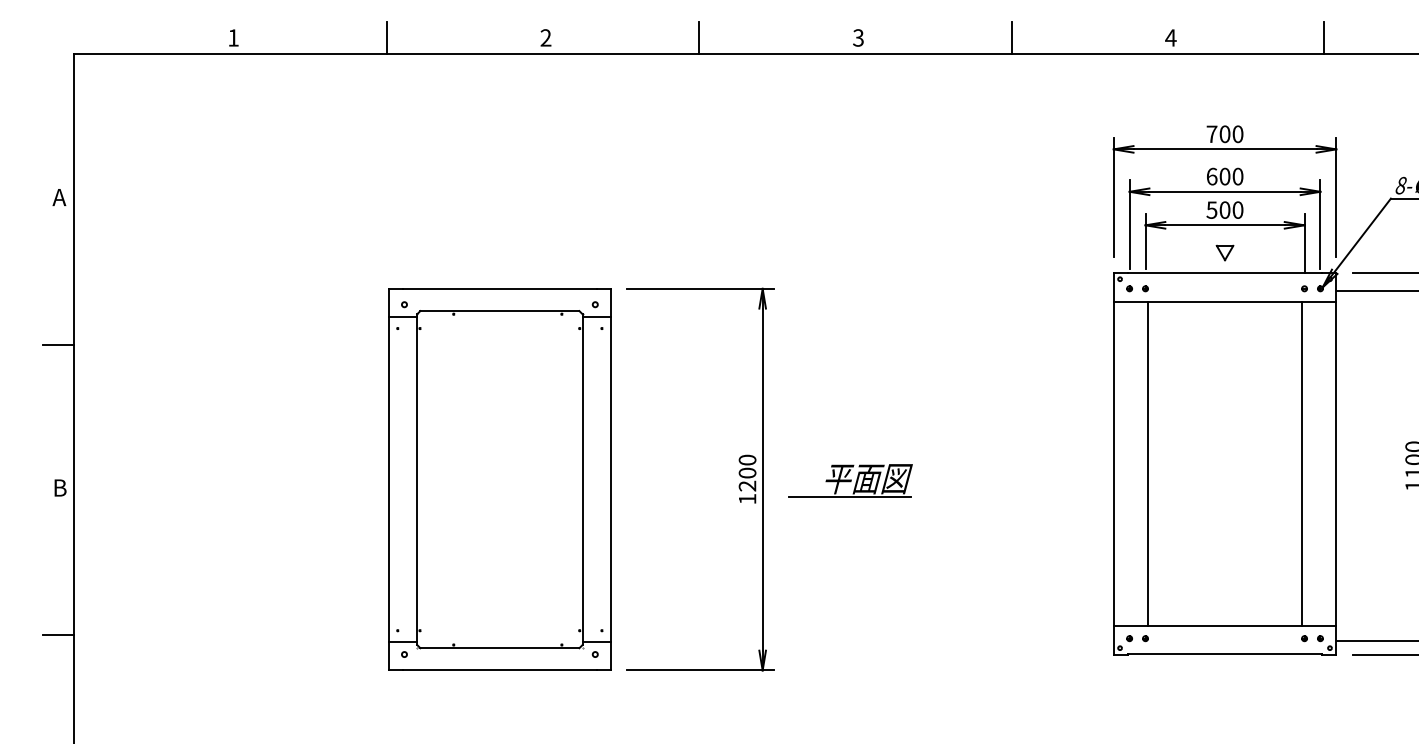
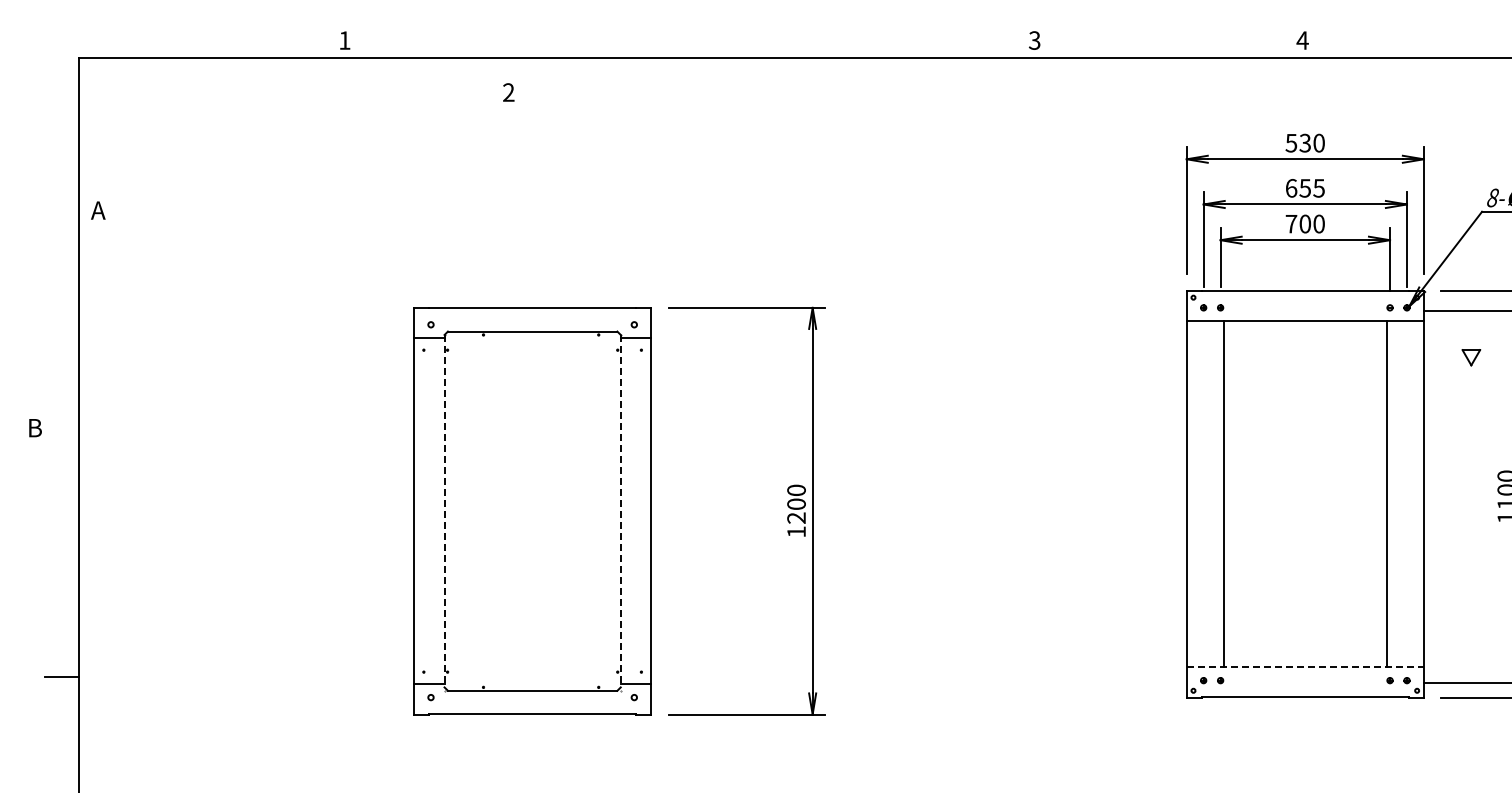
text: (234, 37) -> (345, 40), moved
line: (387, 37) -> (412, 40), removed
text: (545, 37) -> (508, 92), moved
line: (699, 37) -> (745, 40), removed
text: (858, 37) -> (1034, 40), moved
line: (1012, 37) -> (1078, 40), removed
text: (1170, 37) -> (1302, 40), moved
line: (1324, 37) -> (1411, 40), removed
text: (1217, 133) -> (1297, 142), 700 -> 530
text: (1230, 176) -> (1311, 188), 600 -> 655
text: (59, 197) -> (98, 210), moved
text: (1212, 210) -> (1291, 224), 500 -> 700
part: (1225, 252) -> (1471, 357), moved
line: (58, 344) -> (62, 367), removed
line: (417, 479) -> (444, 511), solid -> dashed
line: (582, 479) -> (620, 511), solid -> dashed
part: (850, 479) -> (906, 511), removed
text: (60, 488) -> (35, 428), moved
line: (1225, 626) -> (1305, 667), solid -> dashed

